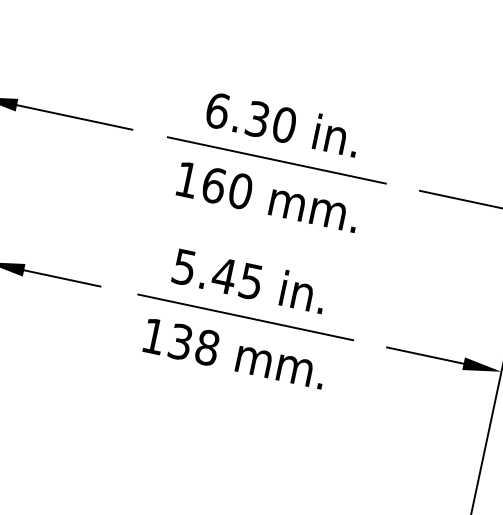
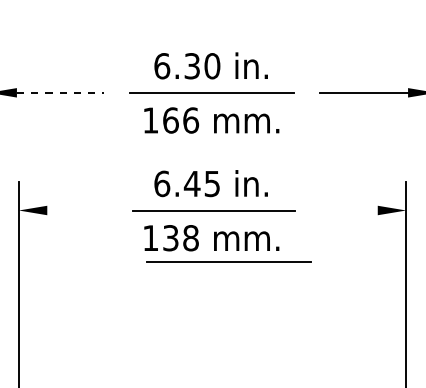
line: (75, 117) -> (60, 92), solid -> dashed
text: (241, 191) -> (191, 120), 160 -> 166
text: (184, 266) -> (162, 183), 5.45 -> 6.45
line: (61, 278) -> (75, 210), removed
line: (424, 355) -> (348, 210), removed
line: (250, 389) -> (228, 261), added

